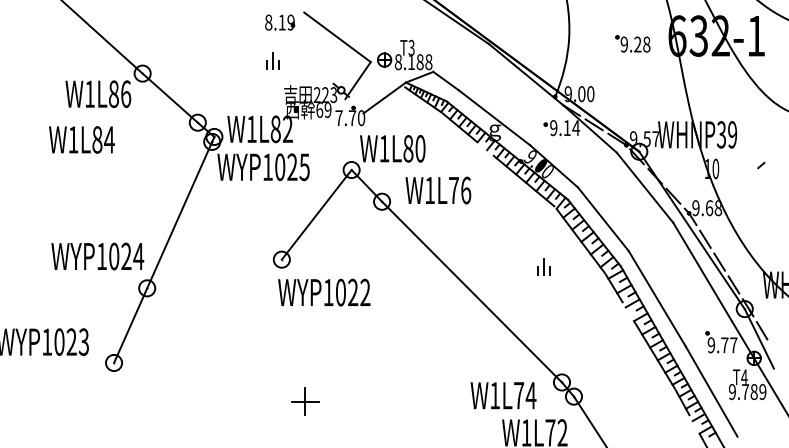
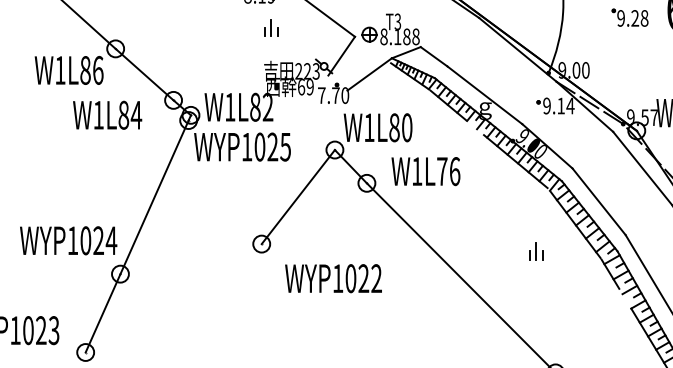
part: (272, 60) -> (270, 27), moved
text: (81, 139) -> (107, 114), moved
text: (324, 292) -> (333, 278), moved

